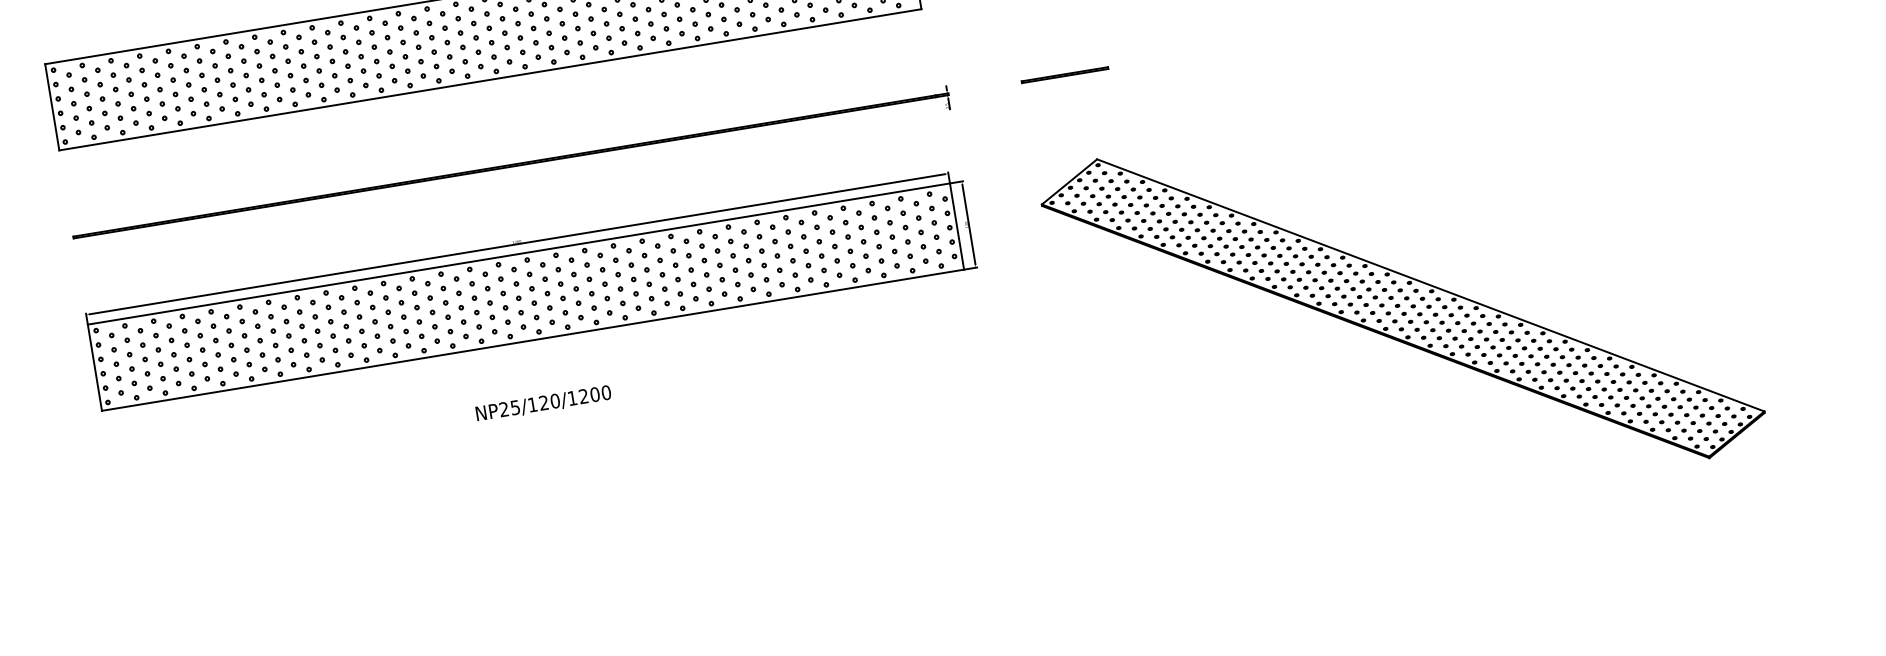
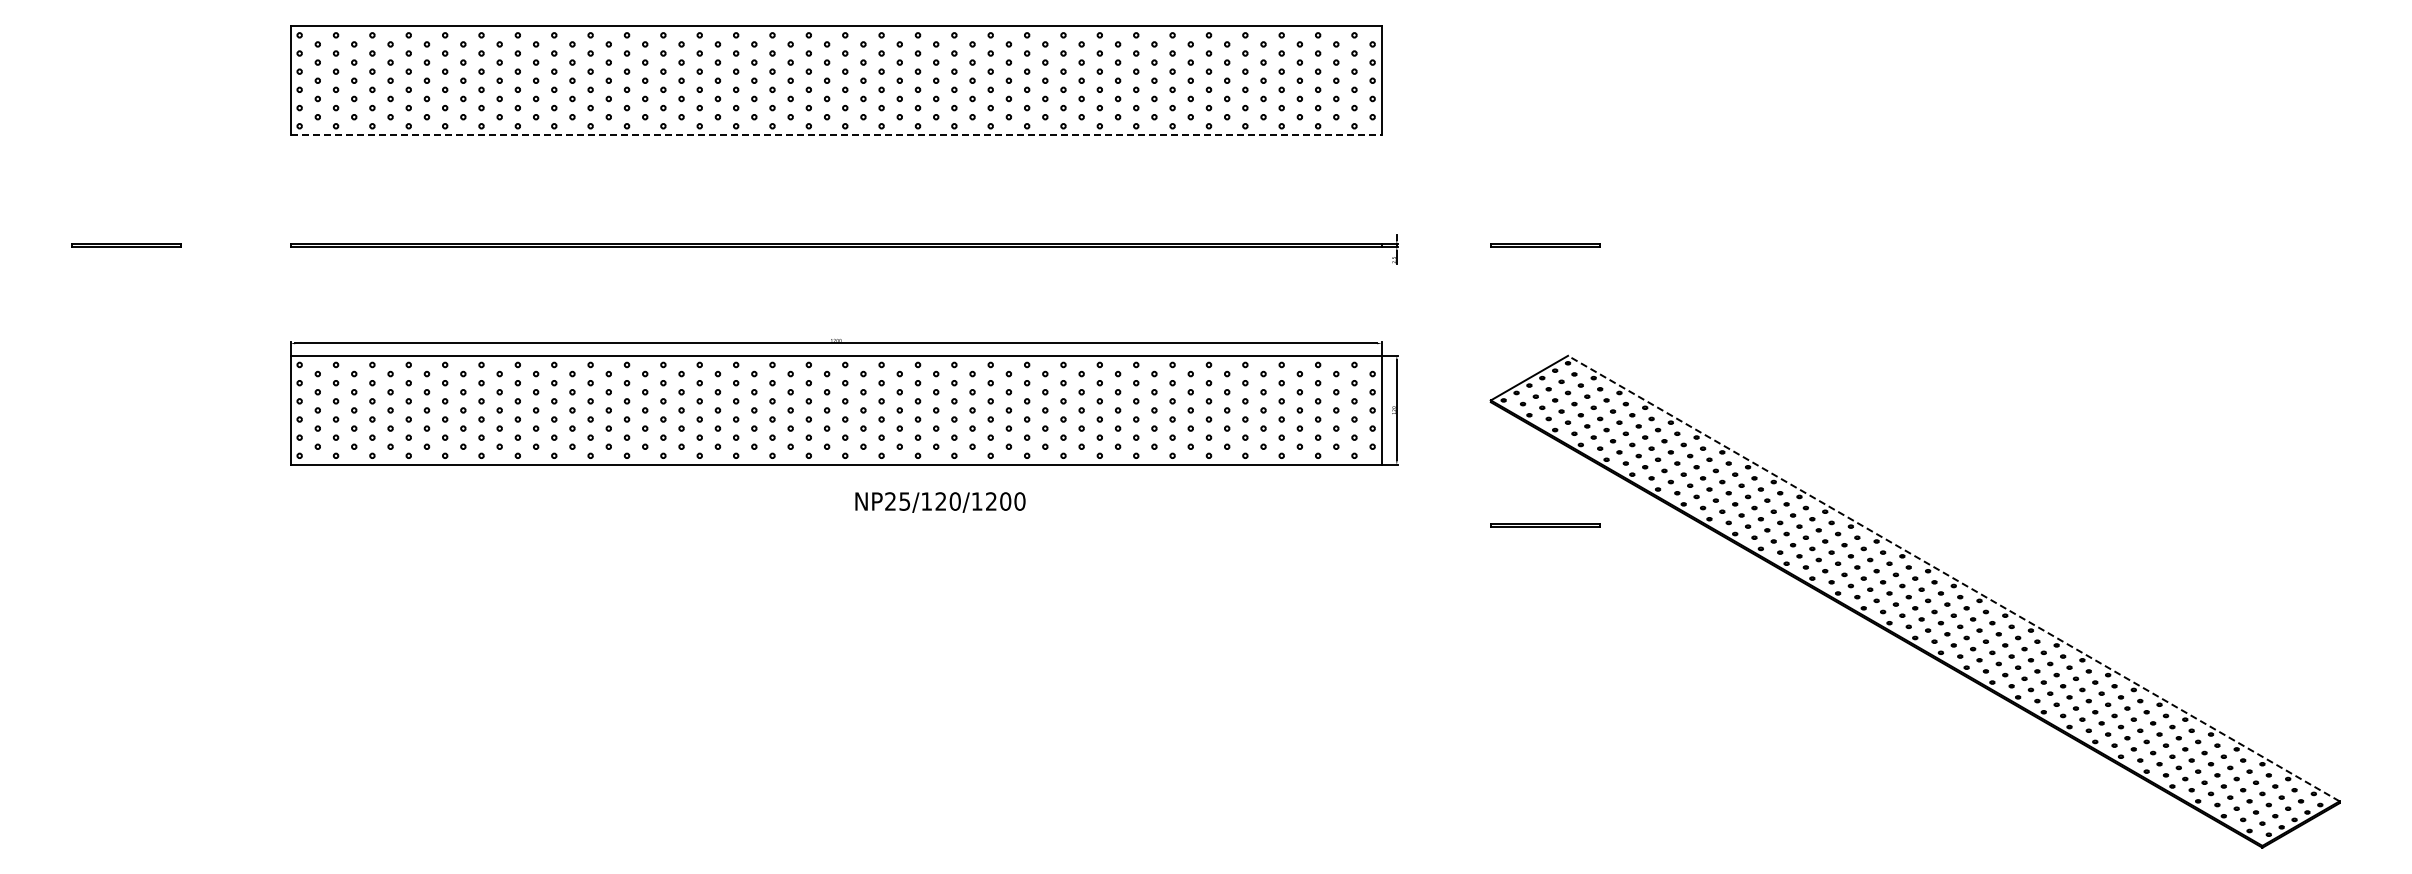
line: (490, 79) -> (836, 135), solid -> dashed
line: (1430, 285) -> (1953, 578), solid -> dashed
line: (1101, 295) -> (1545, 524), added
text: (543, 403) -> (940, 502), moved

